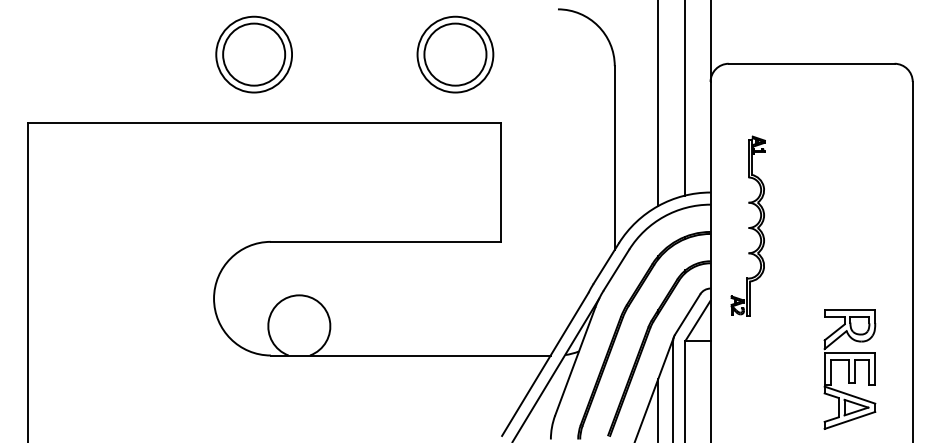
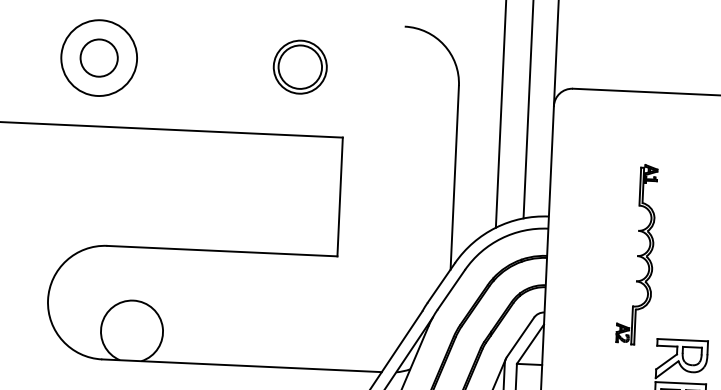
circle: (254, 54) -> (99, 57), size x0.6
part: (455, 54) -> (300, 67), size x0.7
part: (747, 225) -> (636, 253), moved

